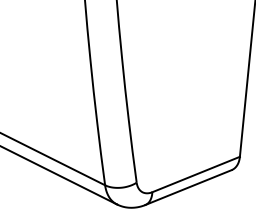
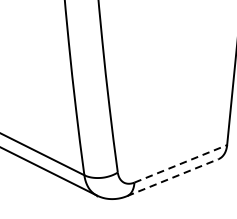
line: (196, 174) -> (181, 163), solid -> dashed
line: (188, 187) -> (172, 177), solid -> dashed

